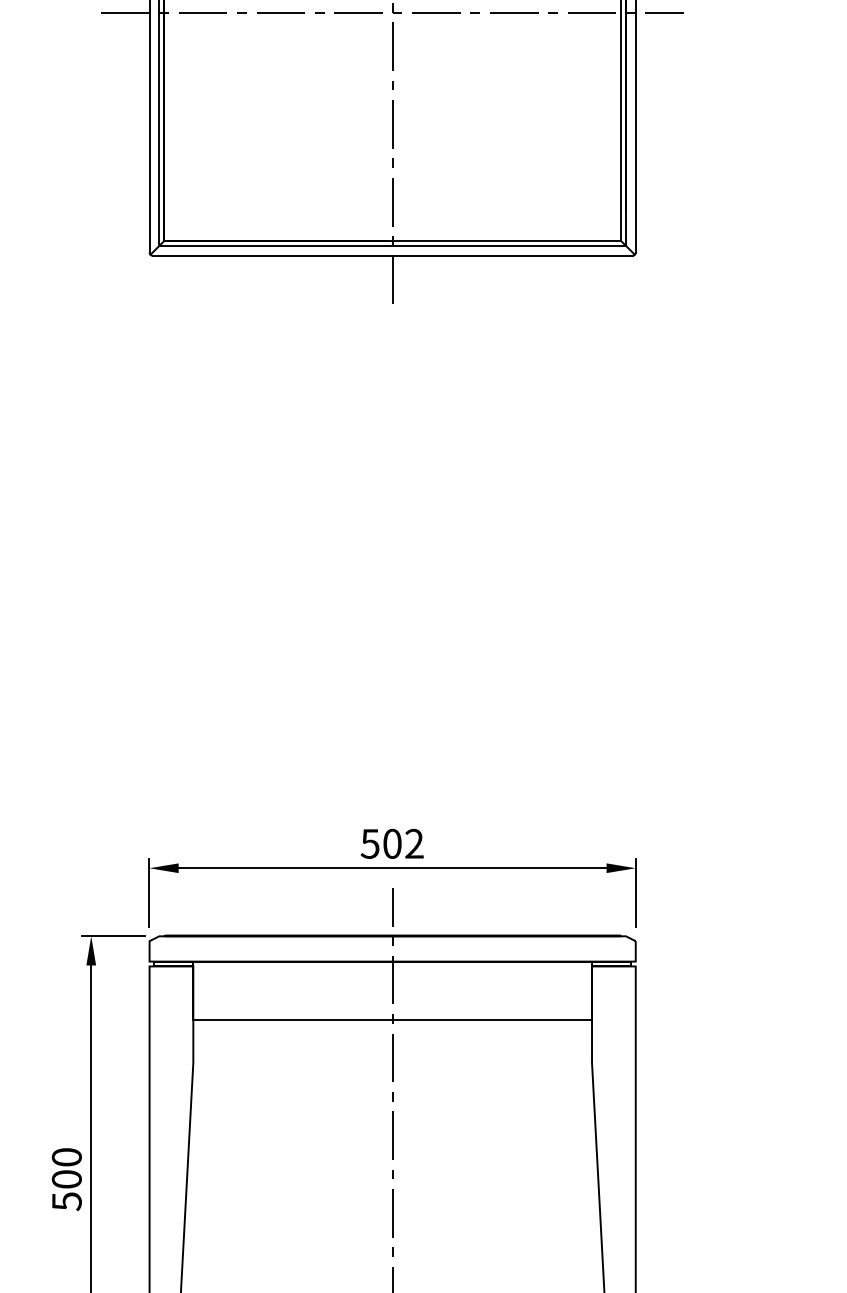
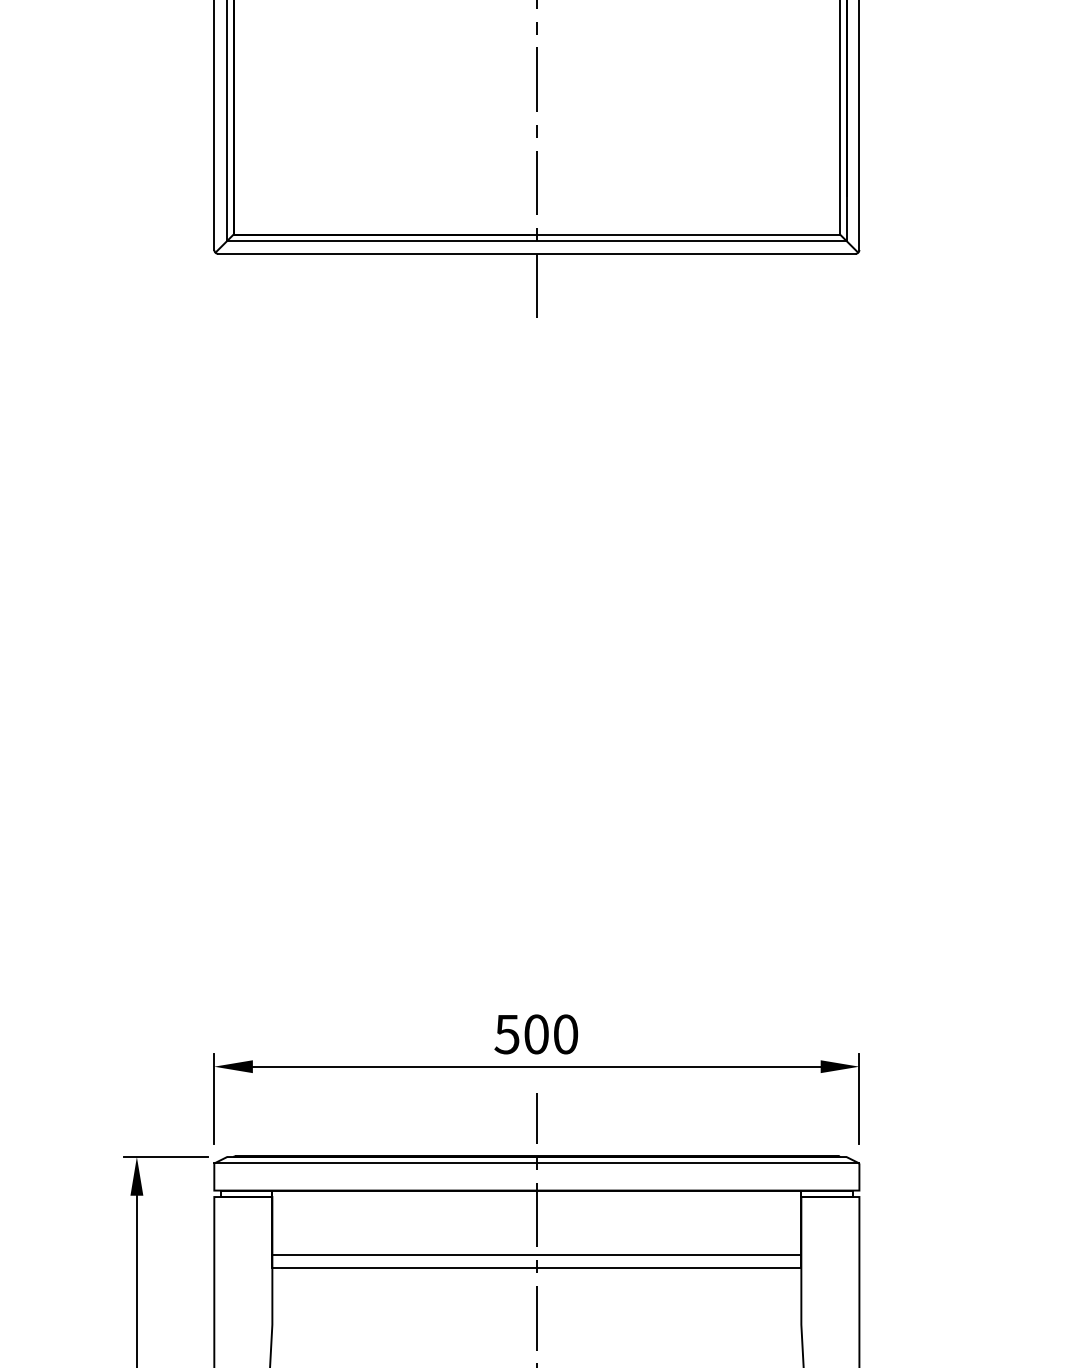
text: (414, 843) -> (565, 1033), 502 -> 500
line: (392, 941) -> (536, 1163), added
line: (392, 1010) -> (536, 1255), added

